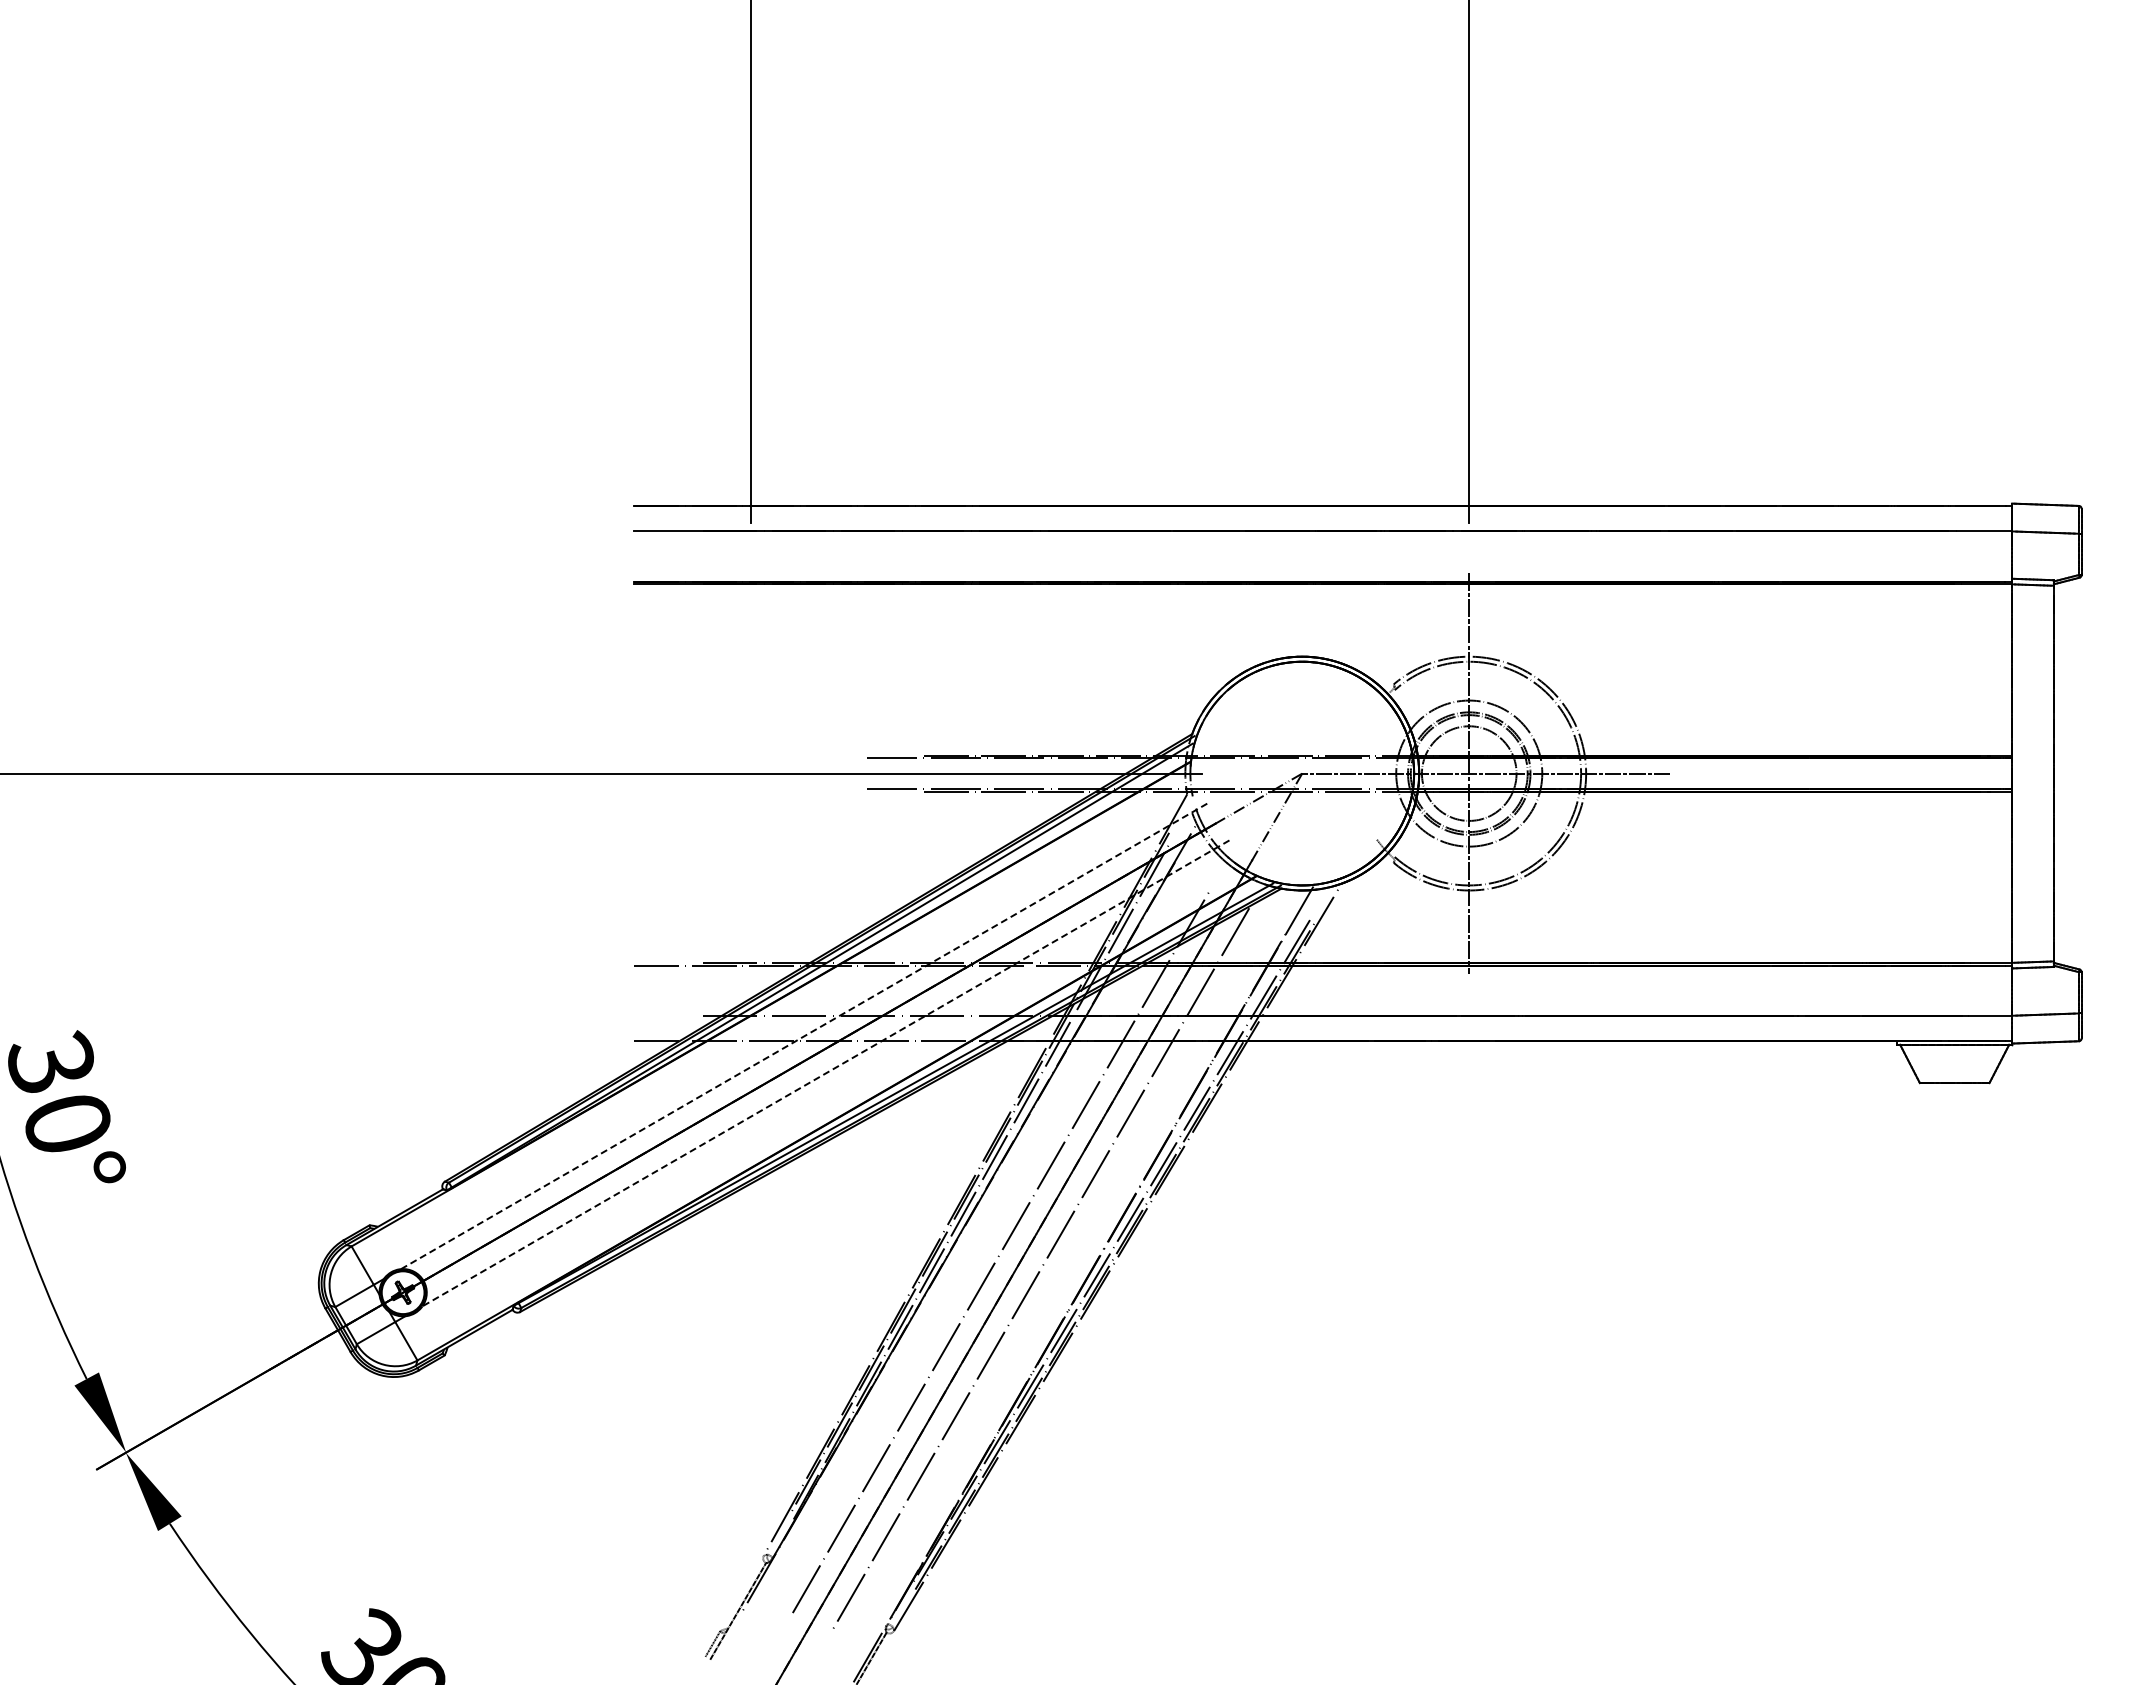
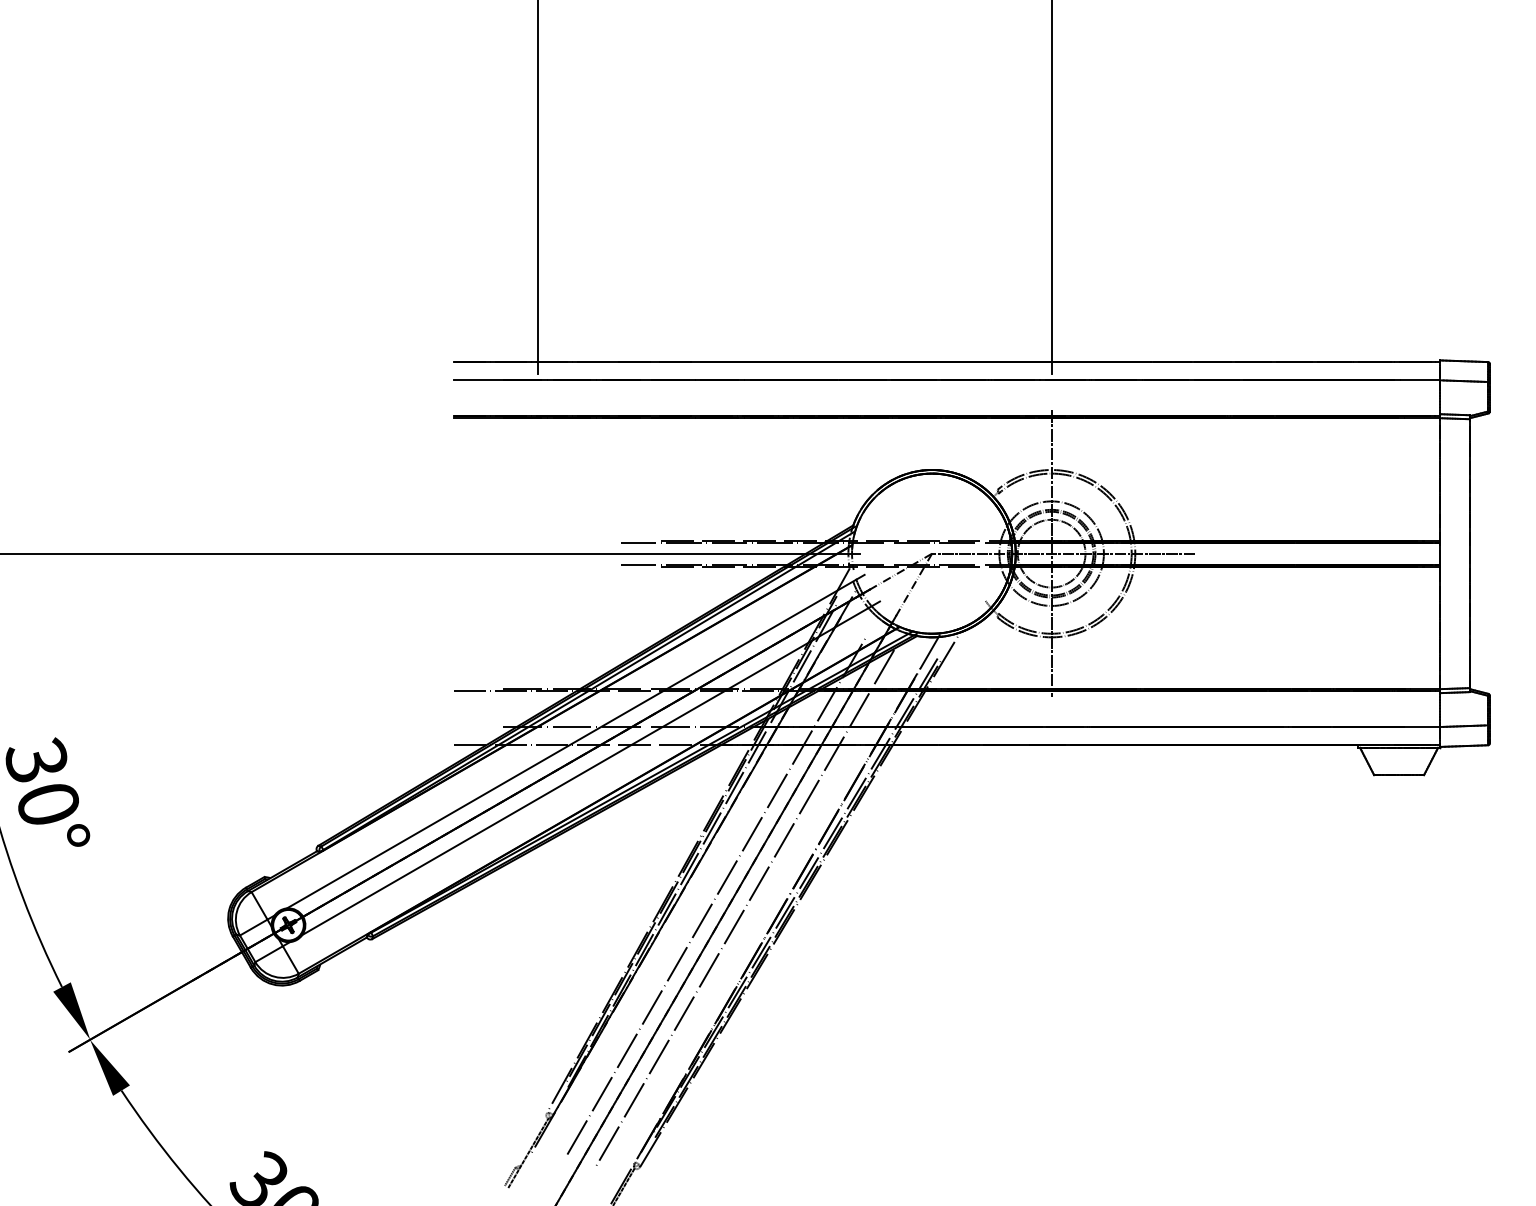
line: (804, 1036) -> (575, 741), dashed -> solid
line: (825, 1073) -> (590, 768), dashed -> solid

